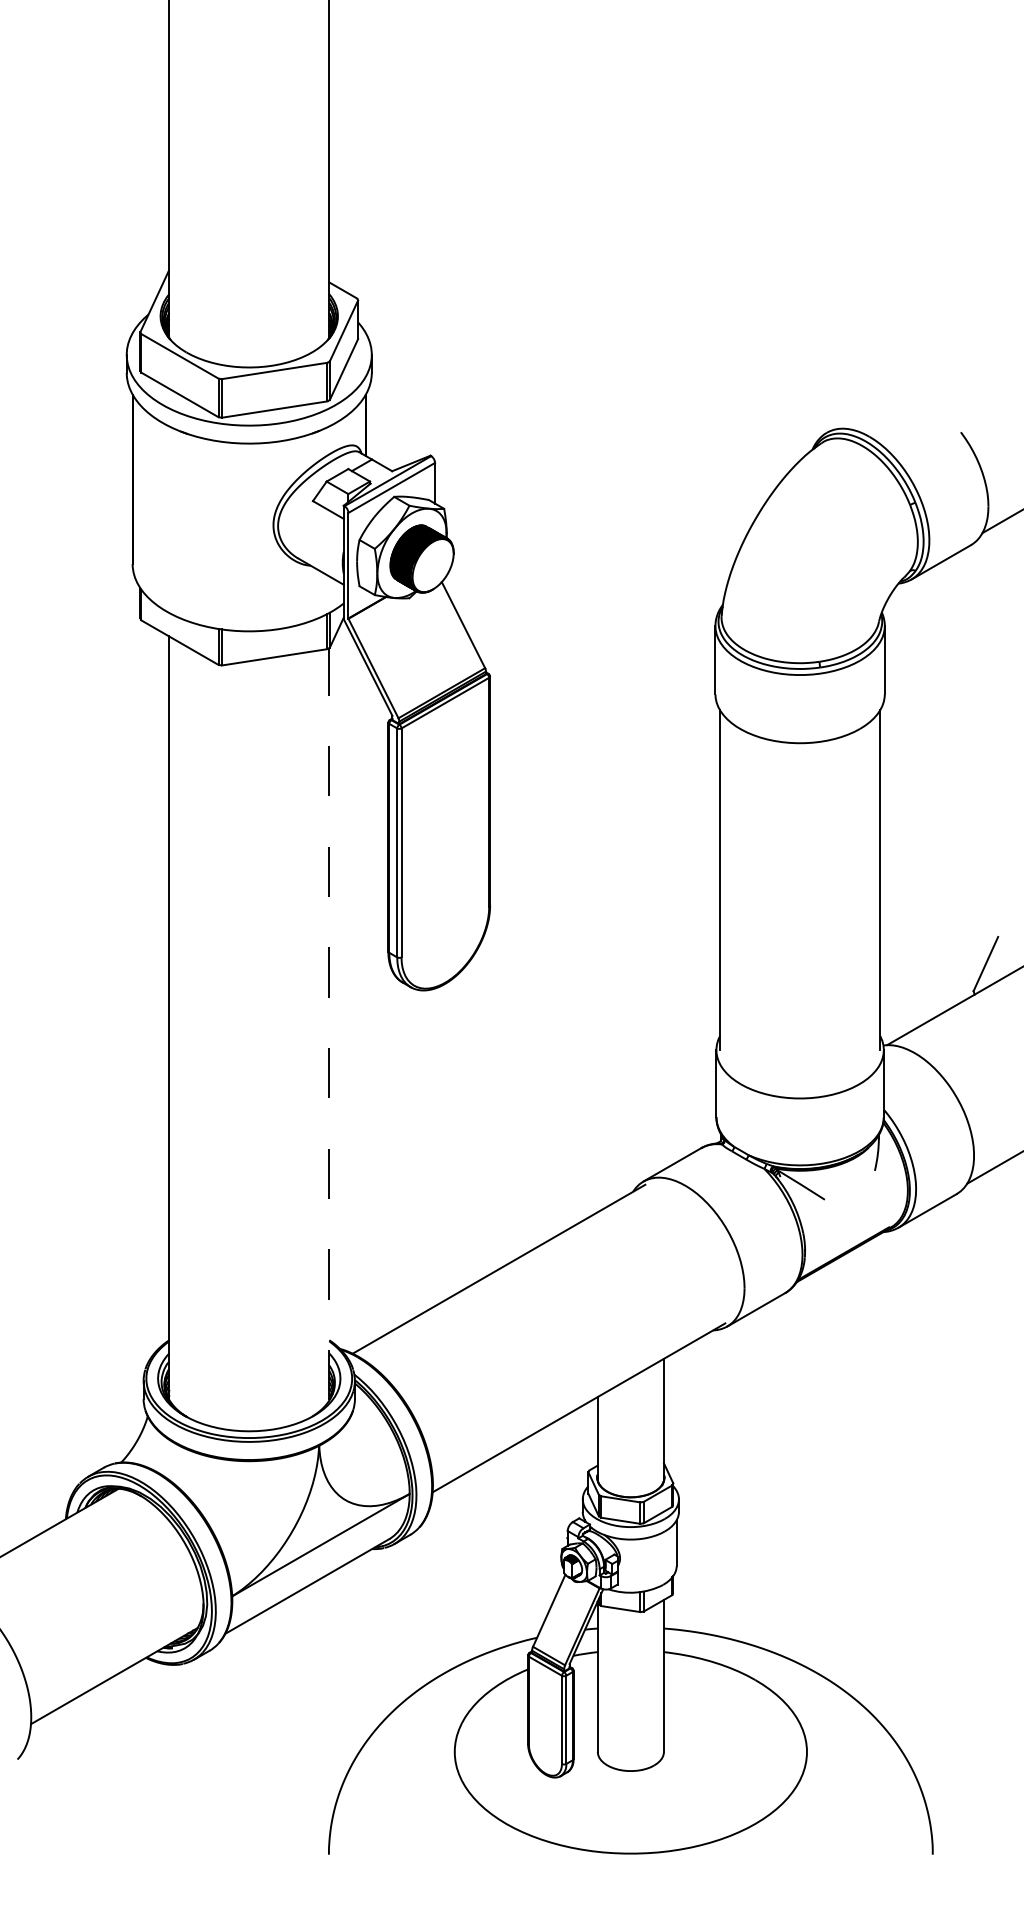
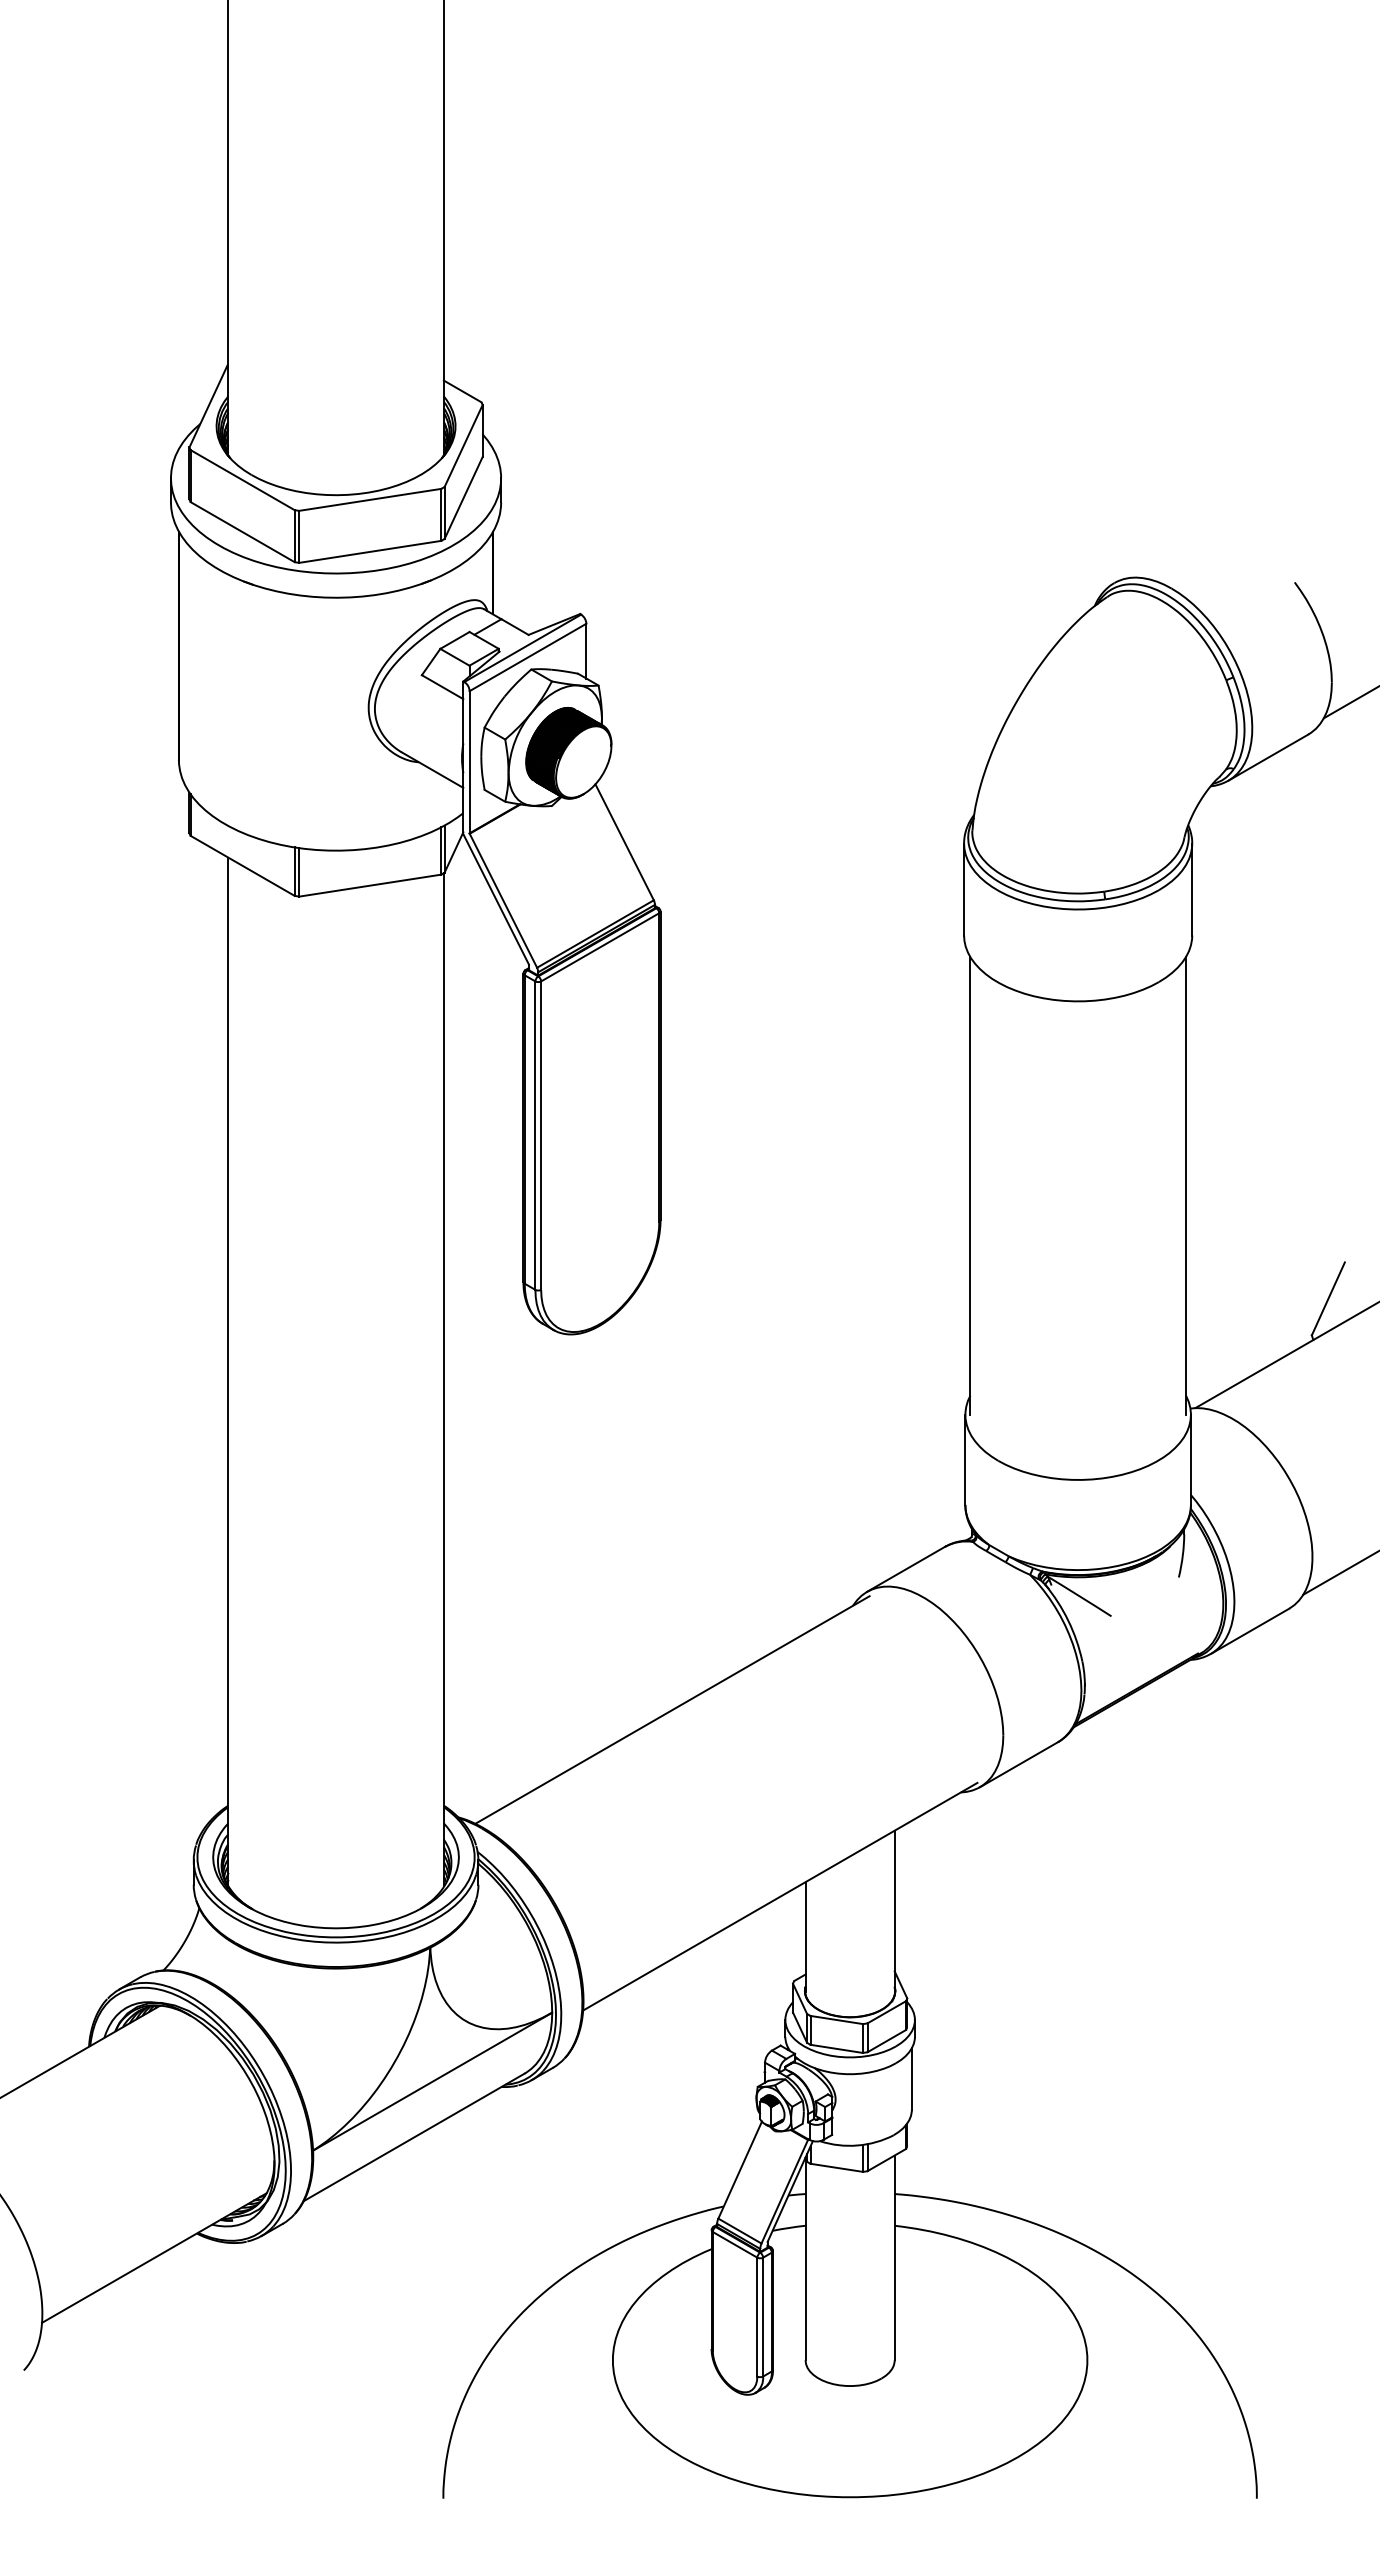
line: (329, 1023) -> (443, 1379), dashed -> solid

